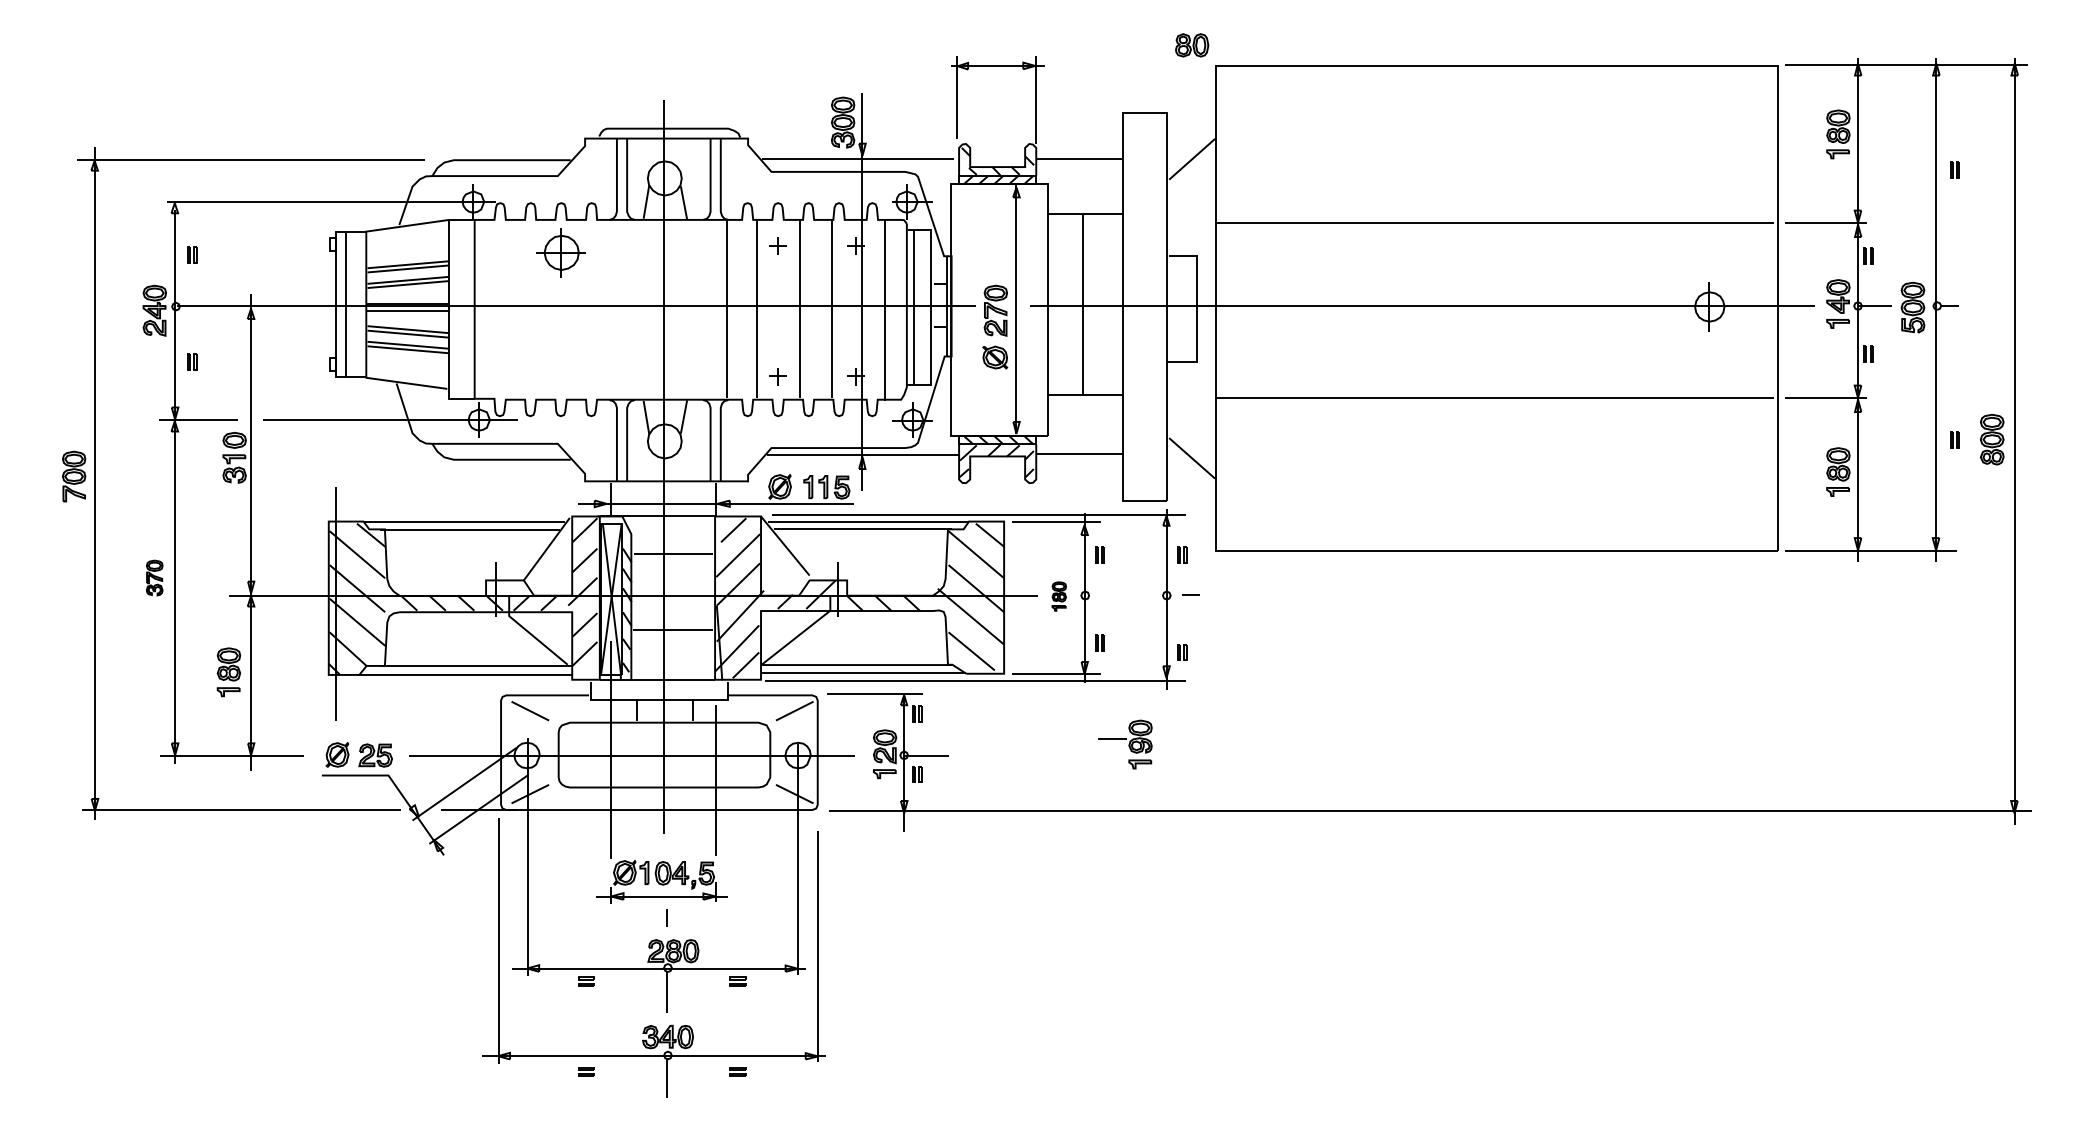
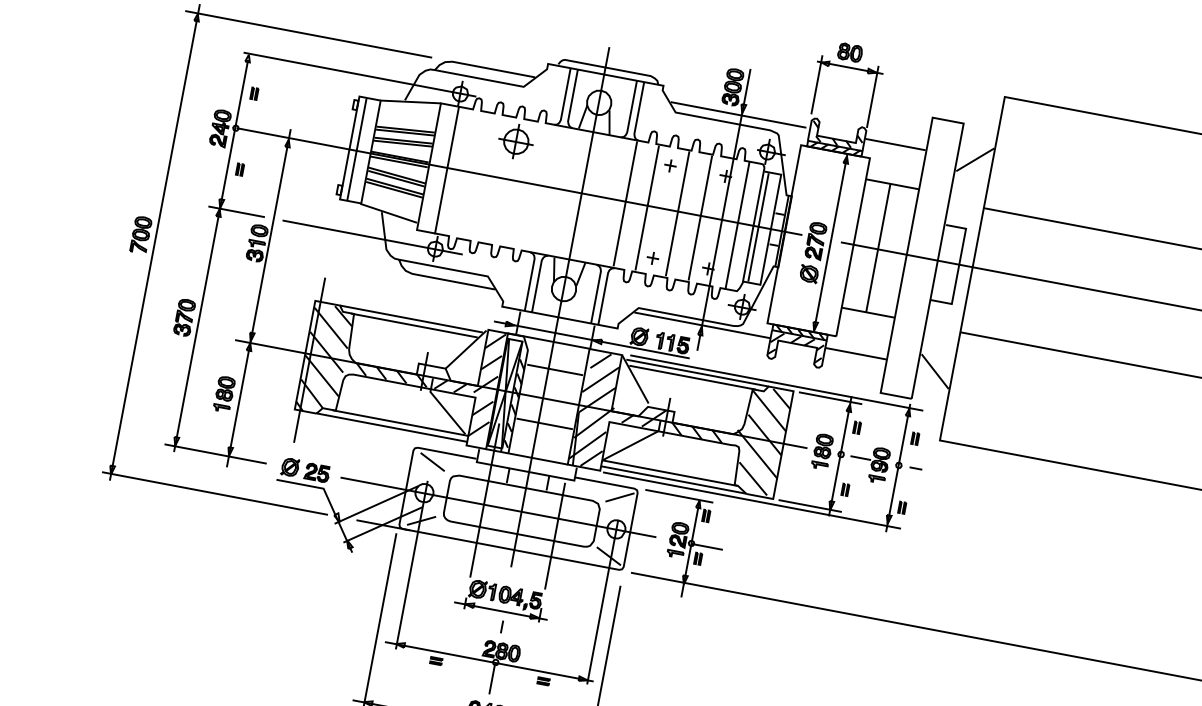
part: (1192, 45) -> (850, 52), moved
part: (154, 577) -> (184, 317), size x1.43
part: (1059, 596) -> (822, 451), size x1.67
part: (1125, 744) -> (868, 463), moved

